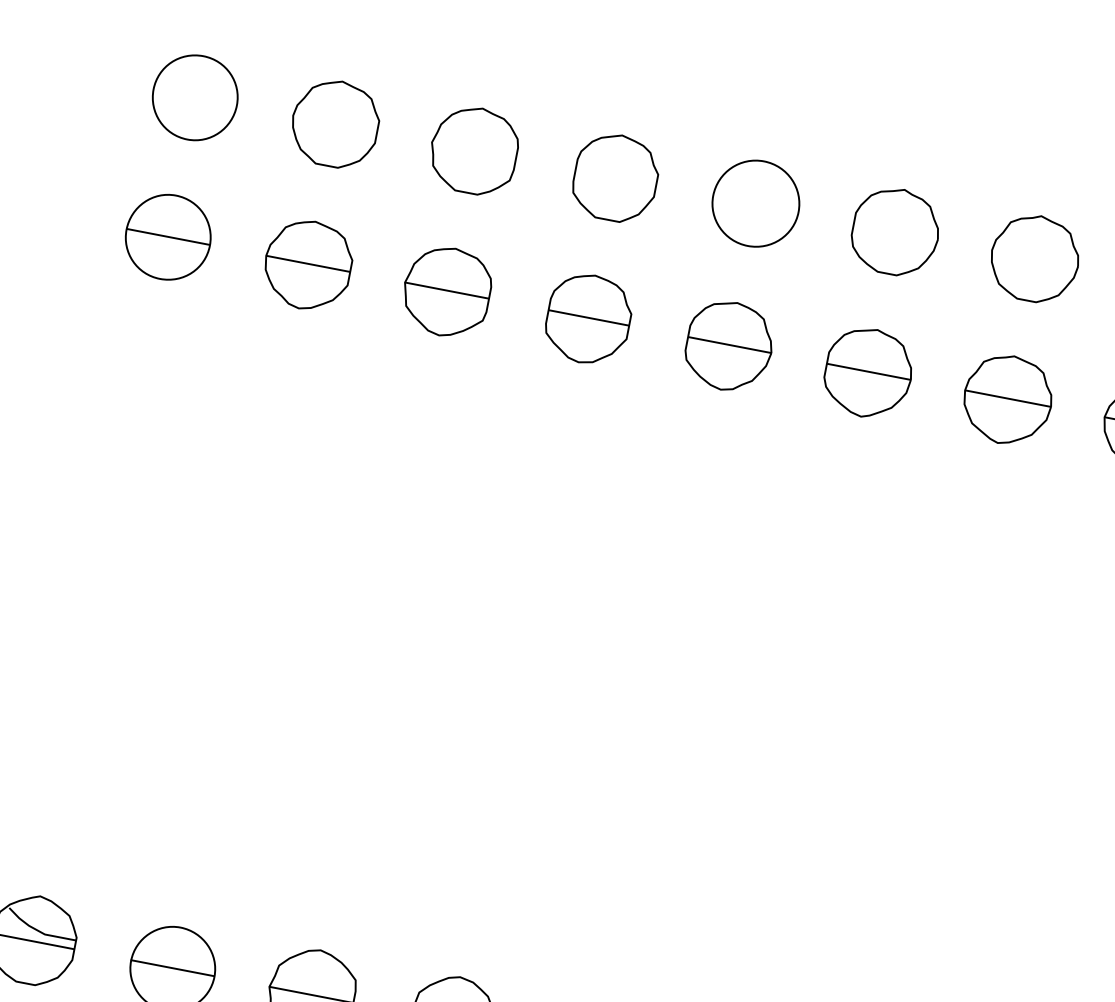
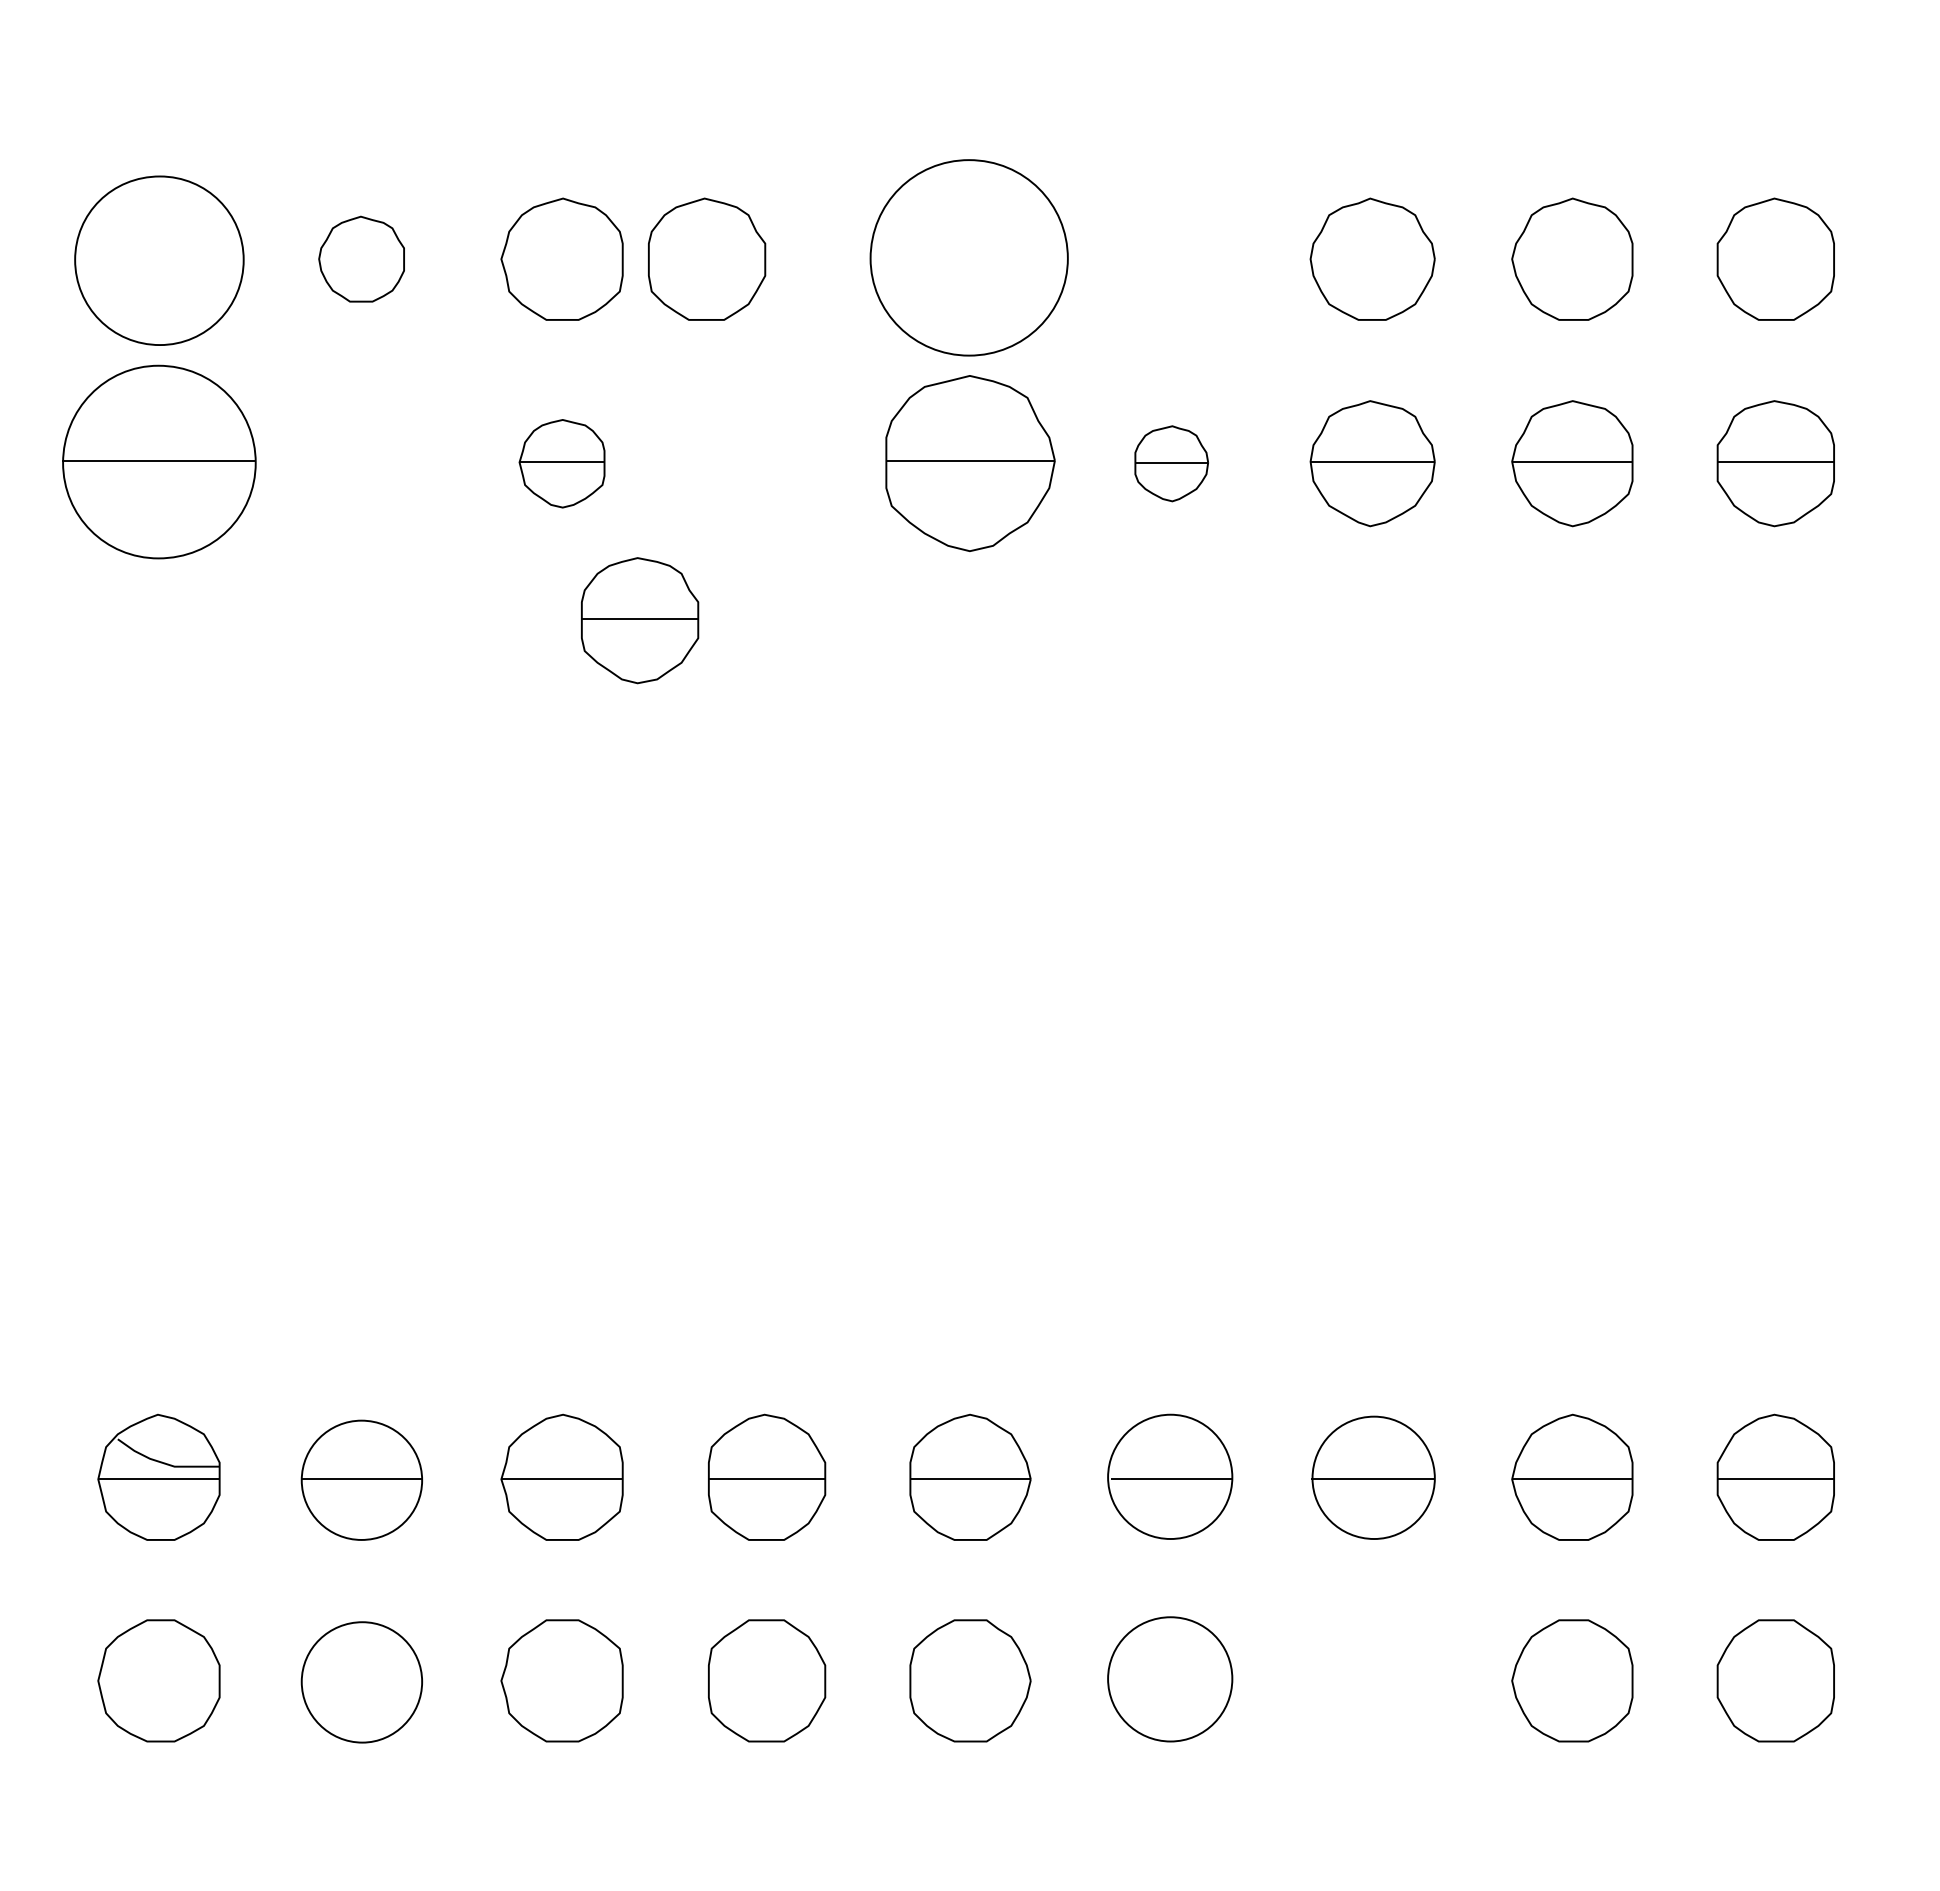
part: (195, 97) -> (159, 260), size x1.4
part: (335, 123) -> (361, 258), size x0.7
part: (616, 177) -> (707, 258), moved
part: (755, 203) -> (968, 257), size x1.6
part: (895, 231) -> (1171, 258), removed
part: (168, 237) -> (159, 462), size x1.6
part: (307, 265) -> (361, 463), removed
part: (446, 291) -> (561, 463), size x0.7
part: (588, 319) -> (640, 620), moved
part: (729, 346) -> (970, 463), size x1.4
part: (868, 373) -> (1171, 463), size x0.6

